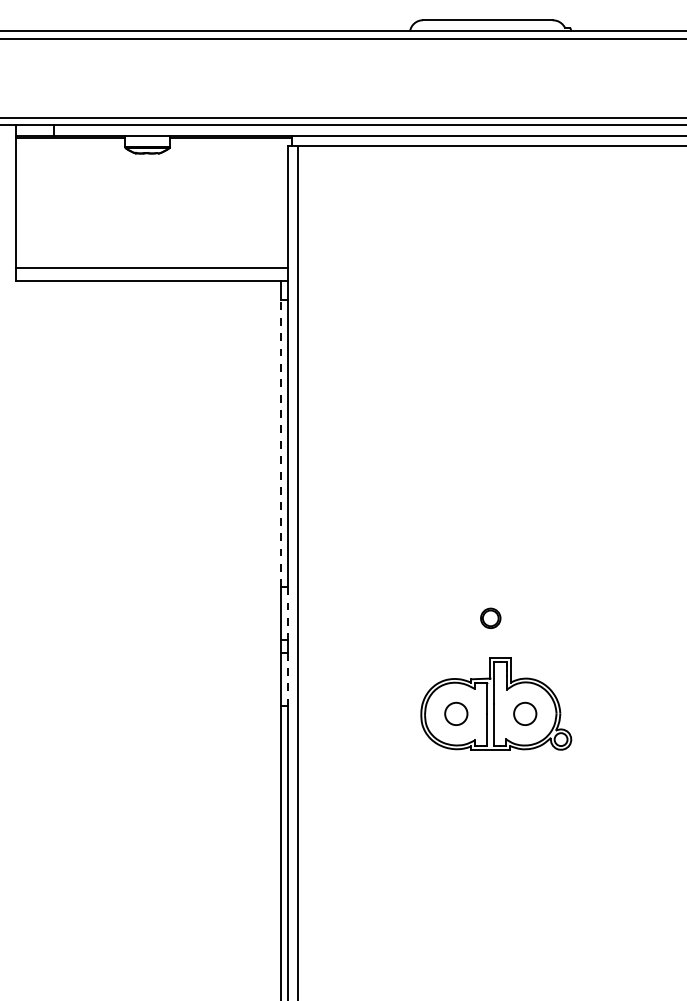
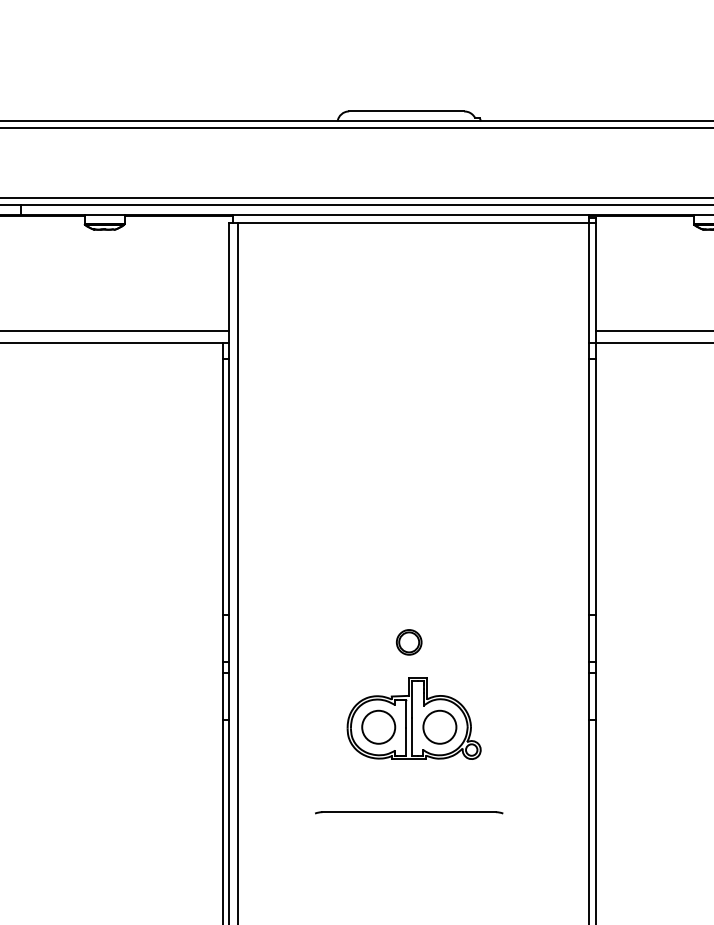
line: (280, 443) -> (222, 487), dashed -> solid
line: (288, 613) -> (229, 638), dashed -> solid
part: (491, 618) -> (409, 642), size x1.43
line: (288, 679) -> (229, 696), dashed -> solid
circle: (456, 713) -> (378, 726), size x1.67
circle: (524, 713) -> (439, 726), size x1.67
part: (491, 809) -> (409, 812), added

